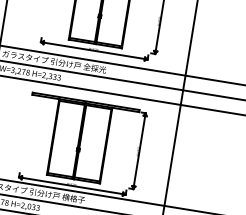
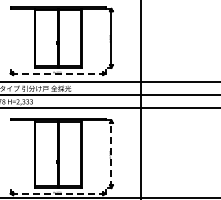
line: (94, 50) -> (58, 73), solid -> dashed
line: (139, 151) -> (111, 154), solid -> dashed
line: (72, 185) -> (58, 193), solid -> dashed

